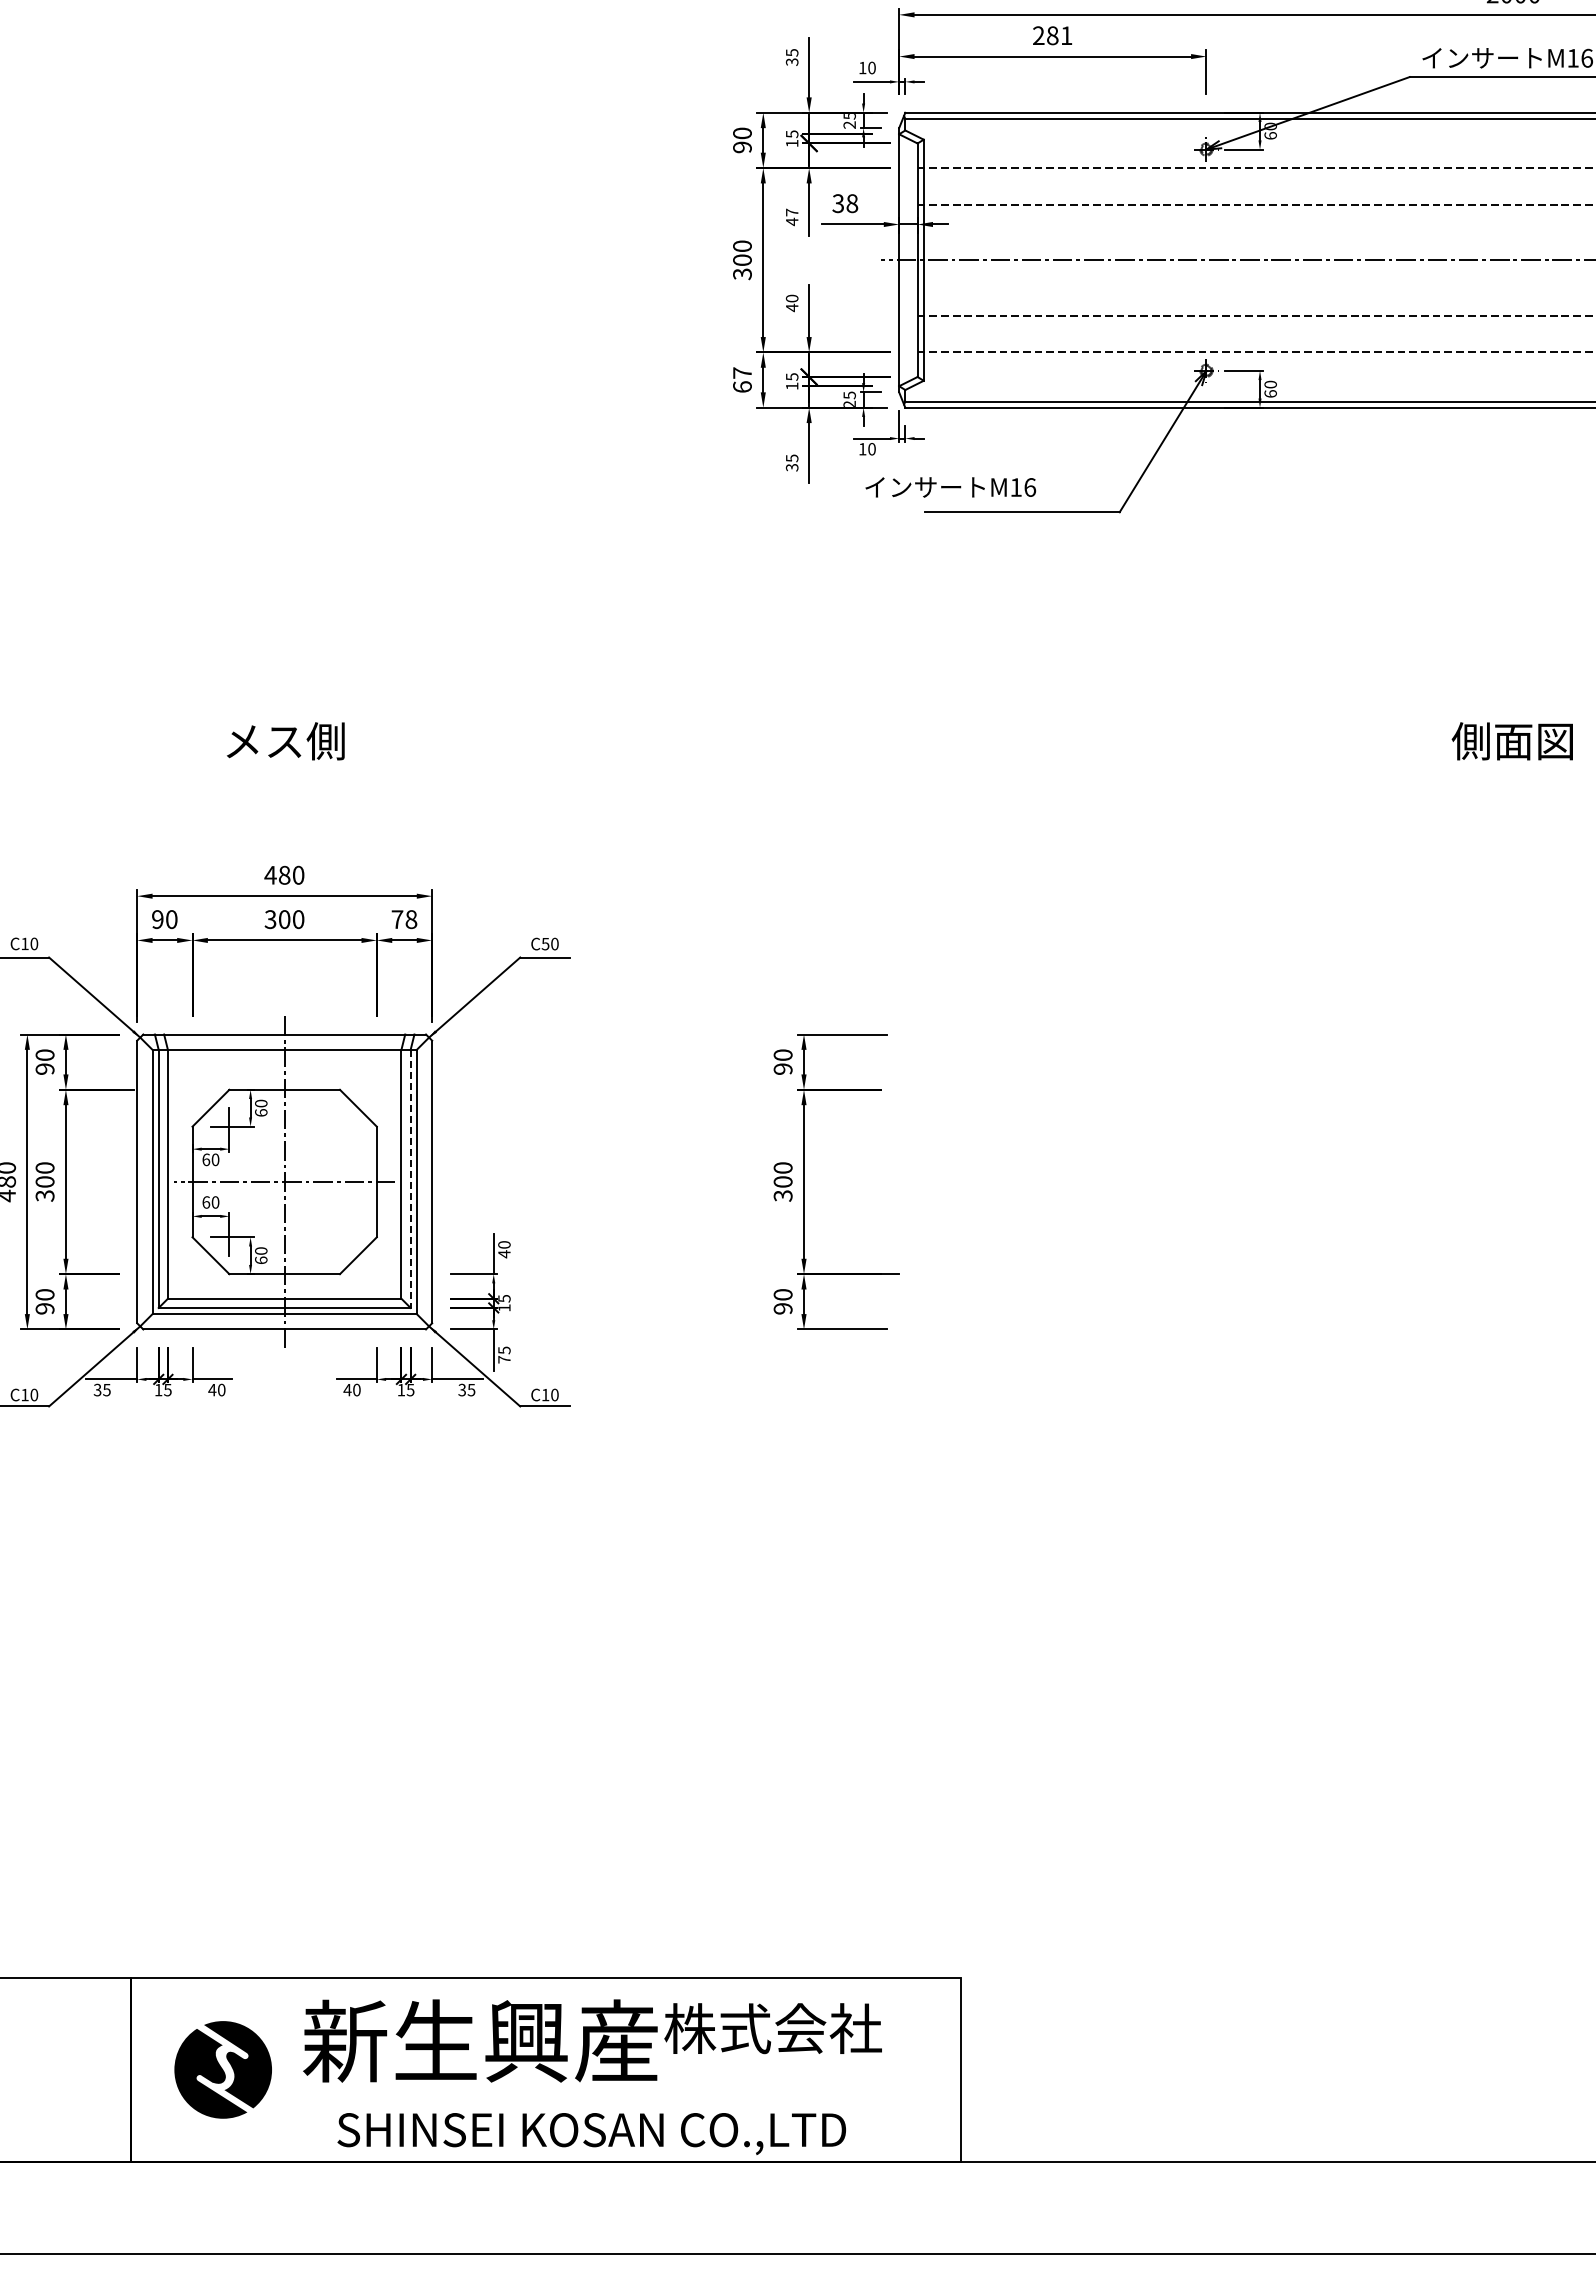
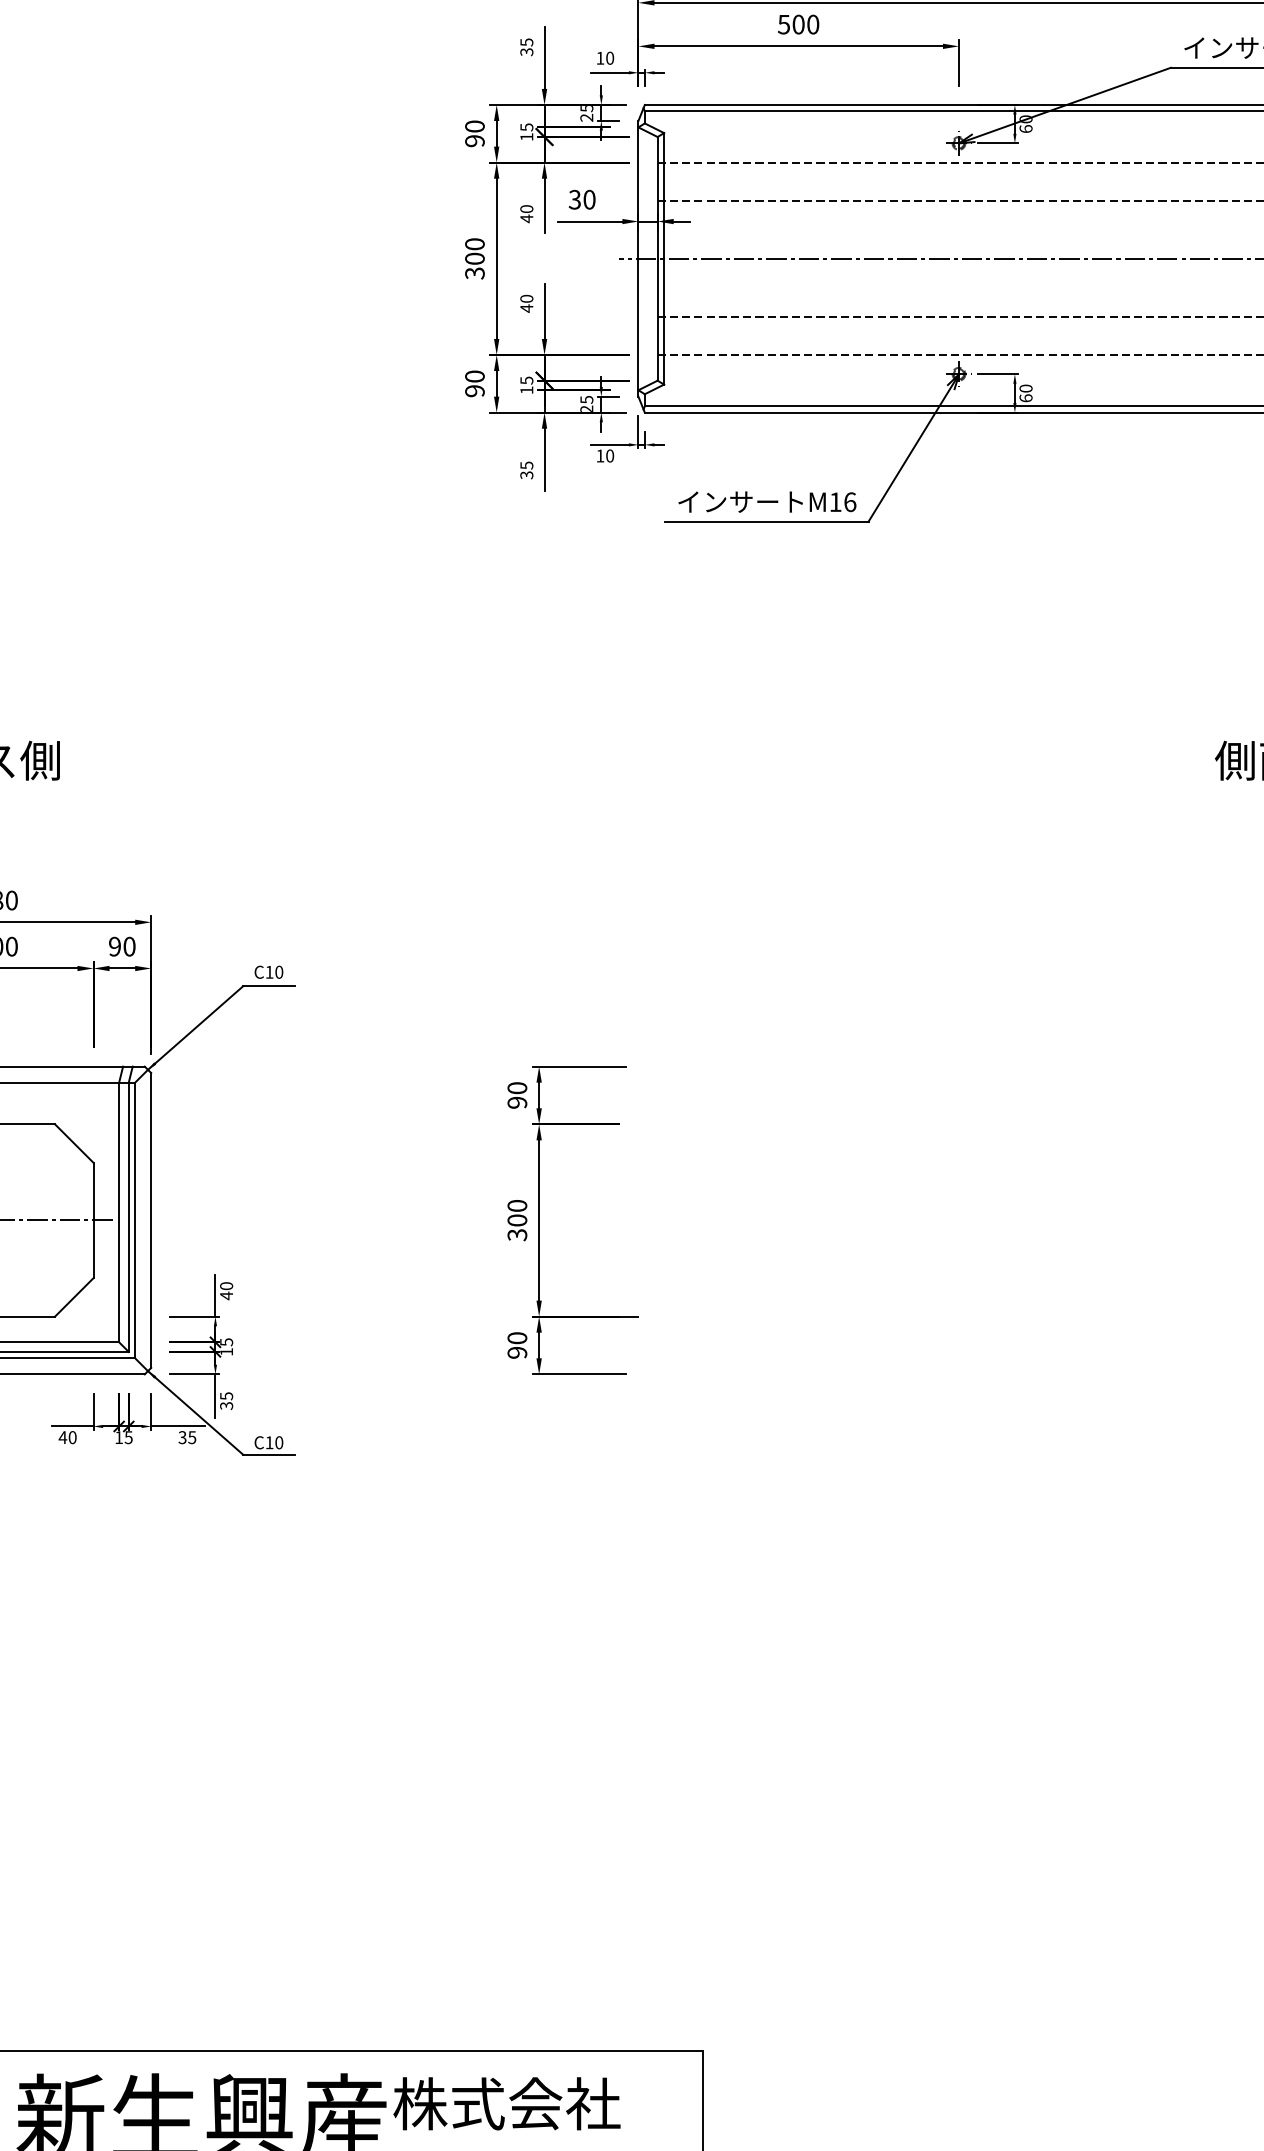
text: (1052, 35) -> (798, 24), 281 -> 500
text: (852, 203) -> (589, 199), 38 -> 30
text: (791, 212) -> (526, 209), 47 -> 40
text: (742, 379) -> (474, 383), 67 -> 90
text: (950, 487) -> (767, 502), moved
text: (404, 919) -> (122, 946), 78 -> 90
text: (545, 944) -> (269, 972), C50 -> C10
line: (410, 1179) -> (128, 1217), dashed -> solid
text: (504, 1359) -> (226, 1405), 75 -> 35

